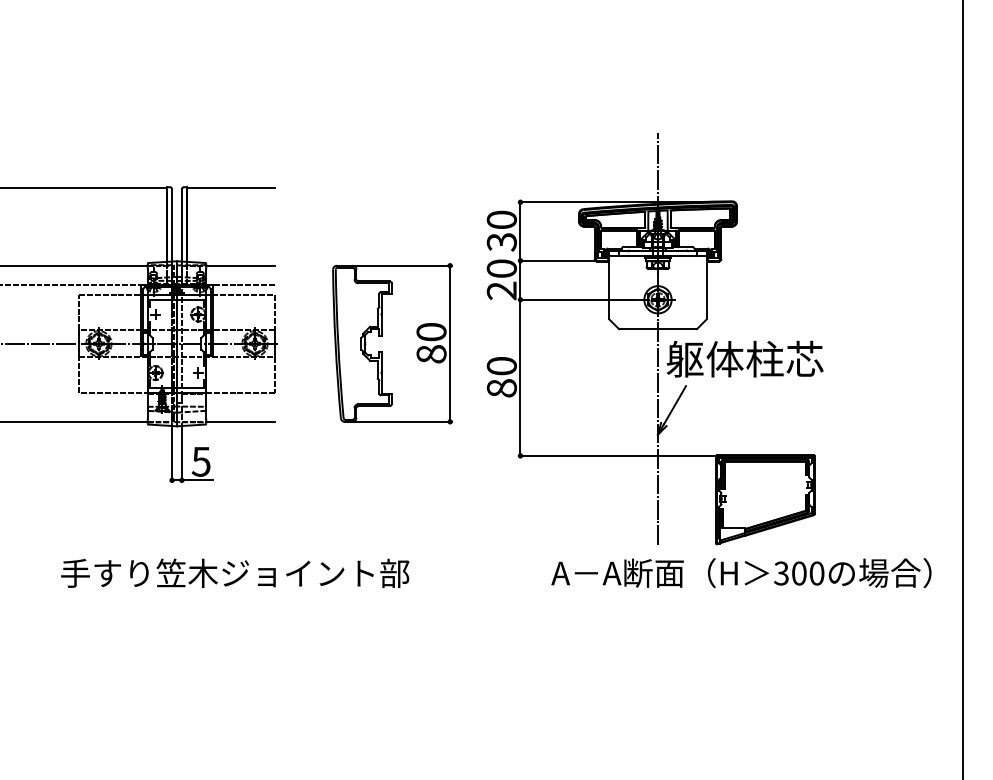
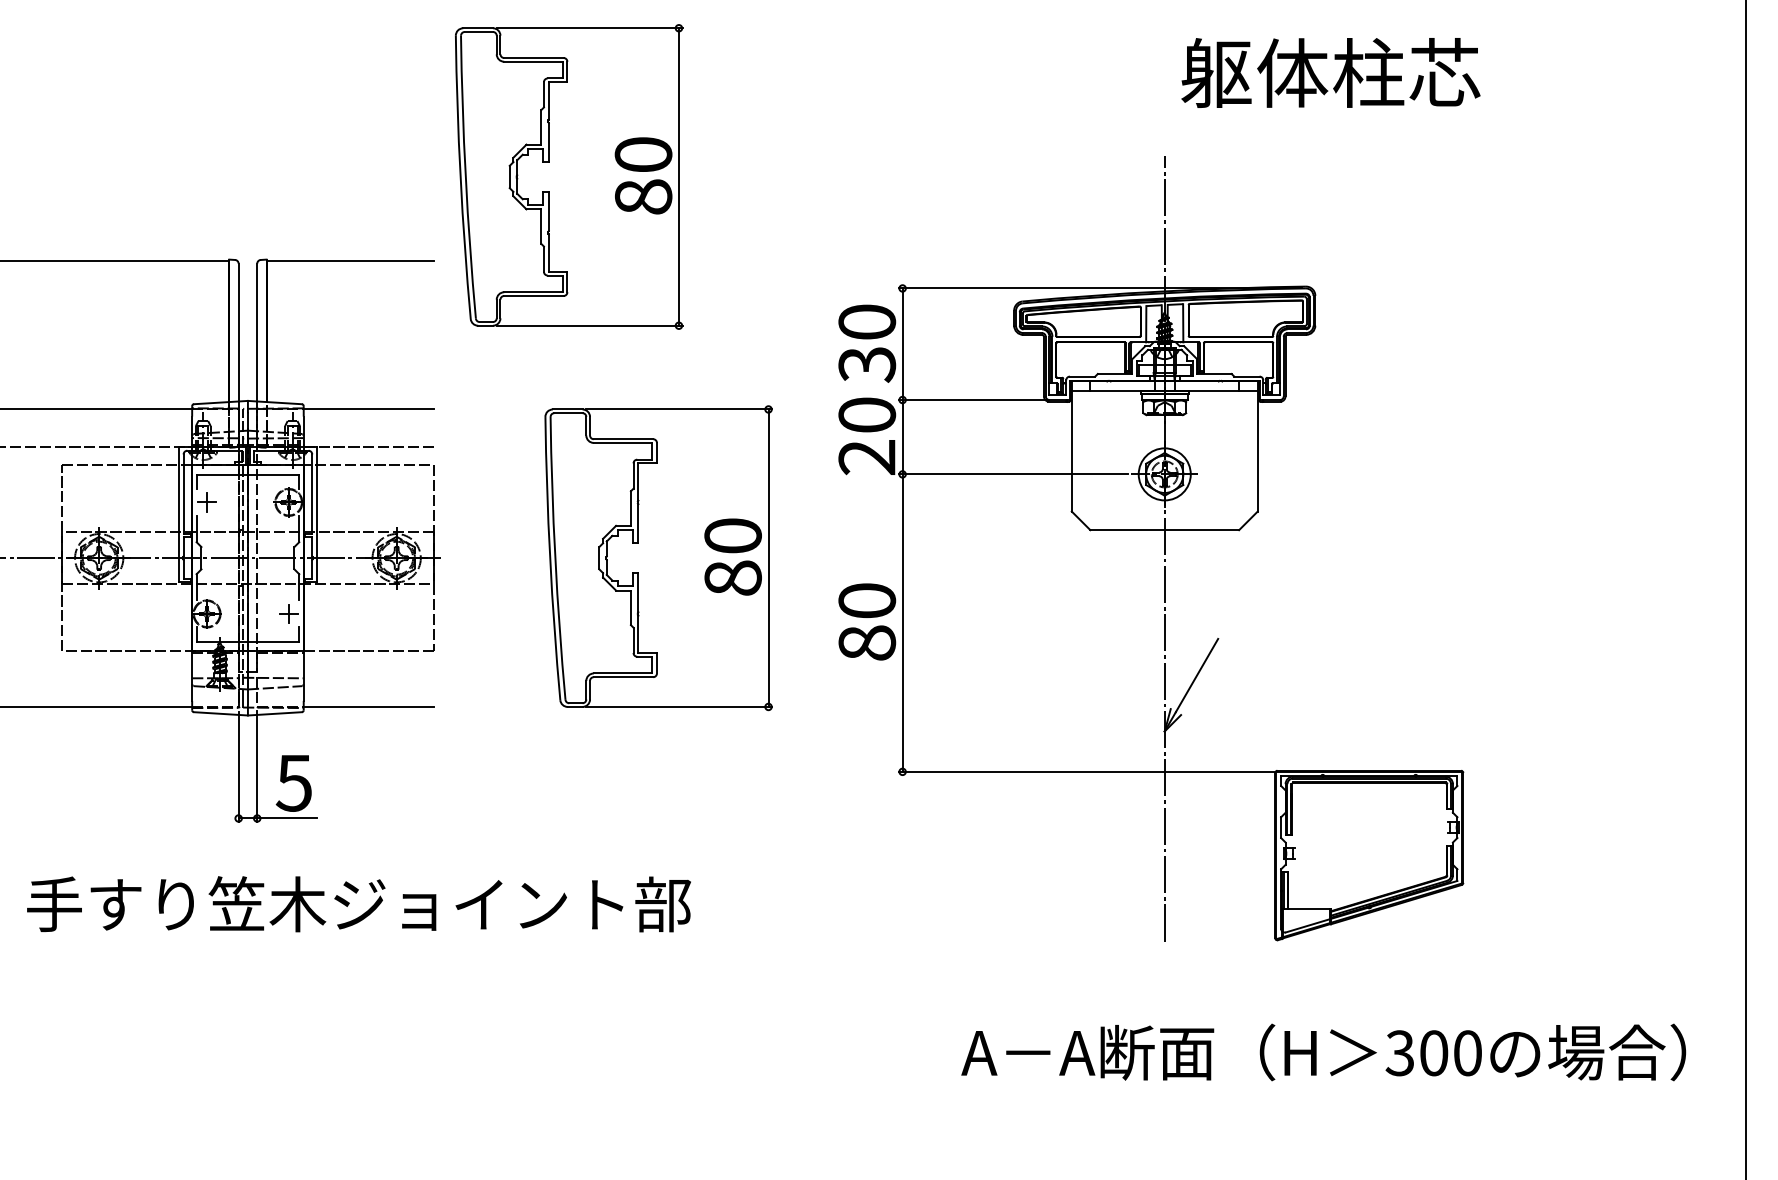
part: (345, 143) -> (569, 176), added
text: (744, 358) -> (1329, 71), moved
text: (235, 572) -> (359, 902), moved
text: (741, 573) -> (1323, 1053), moved

